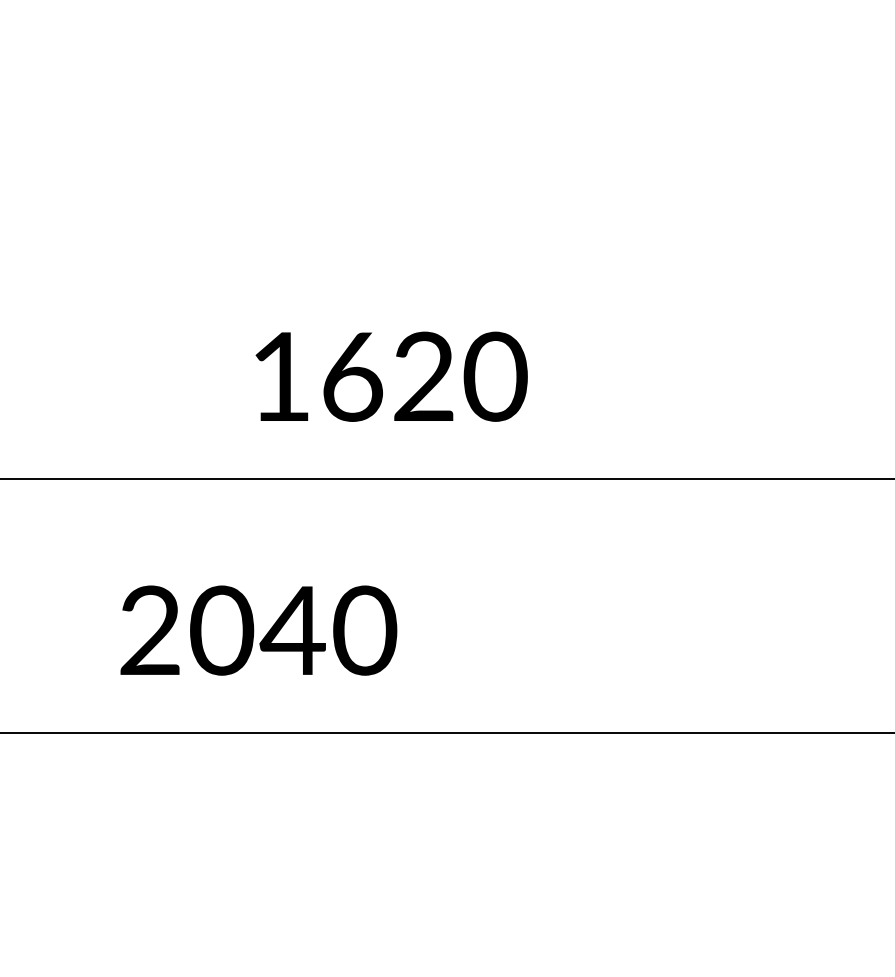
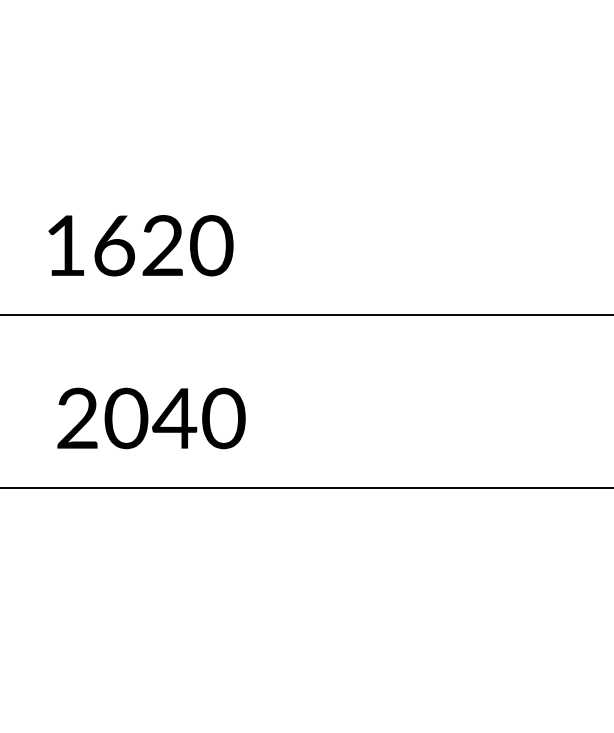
text: (391, 376) -> (140, 245), moved
text: (258, 630) -> (151, 418), moved

